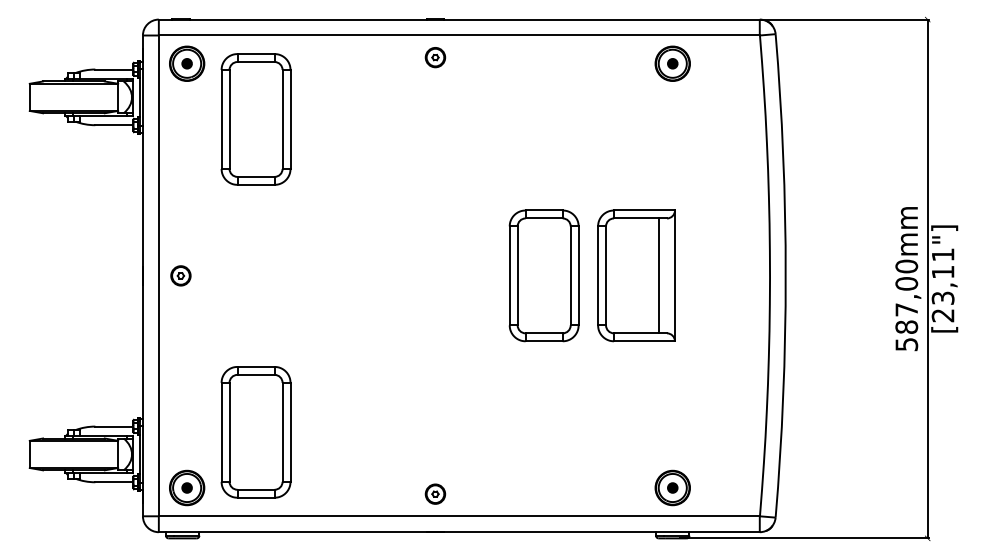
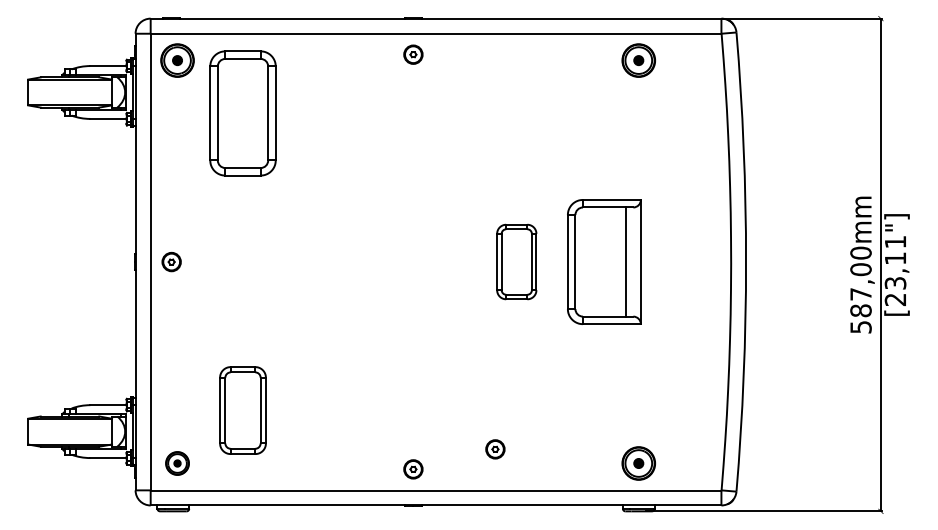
part: (544, 275) -> (516, 261), size x0.6
part: (255, 432) -> (242, 410), size x0.7
part: (521, 473) -> (495, 449), added
part: (187, 488) -> (177, 463), size x0.7

